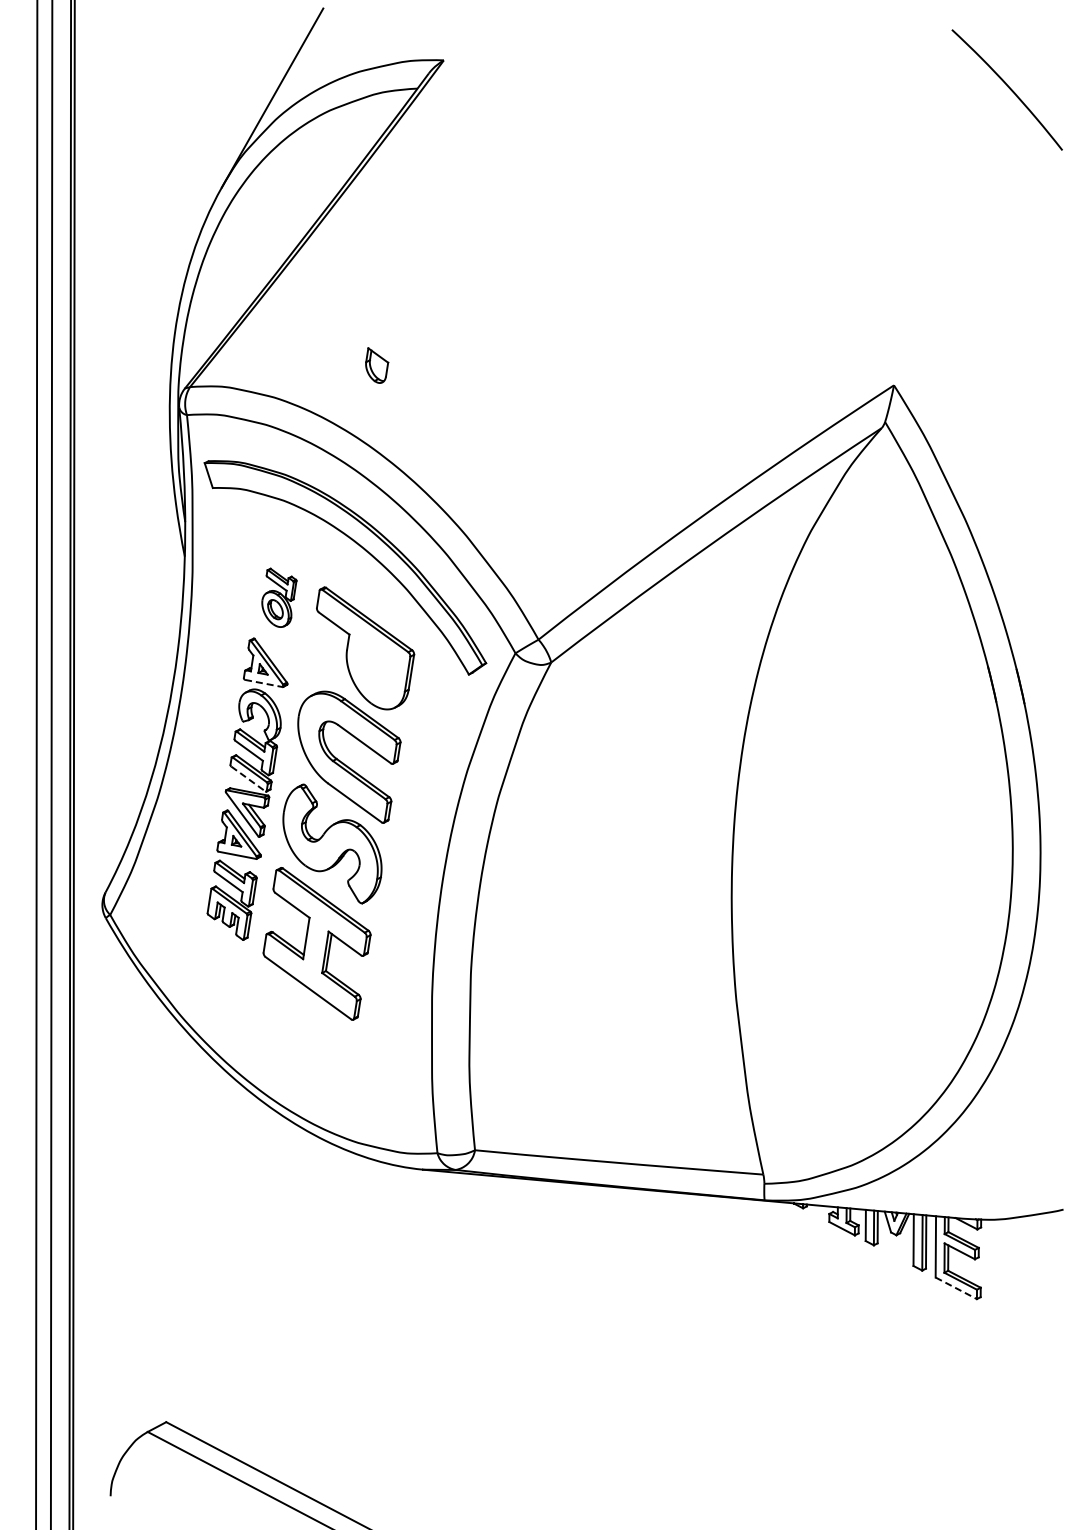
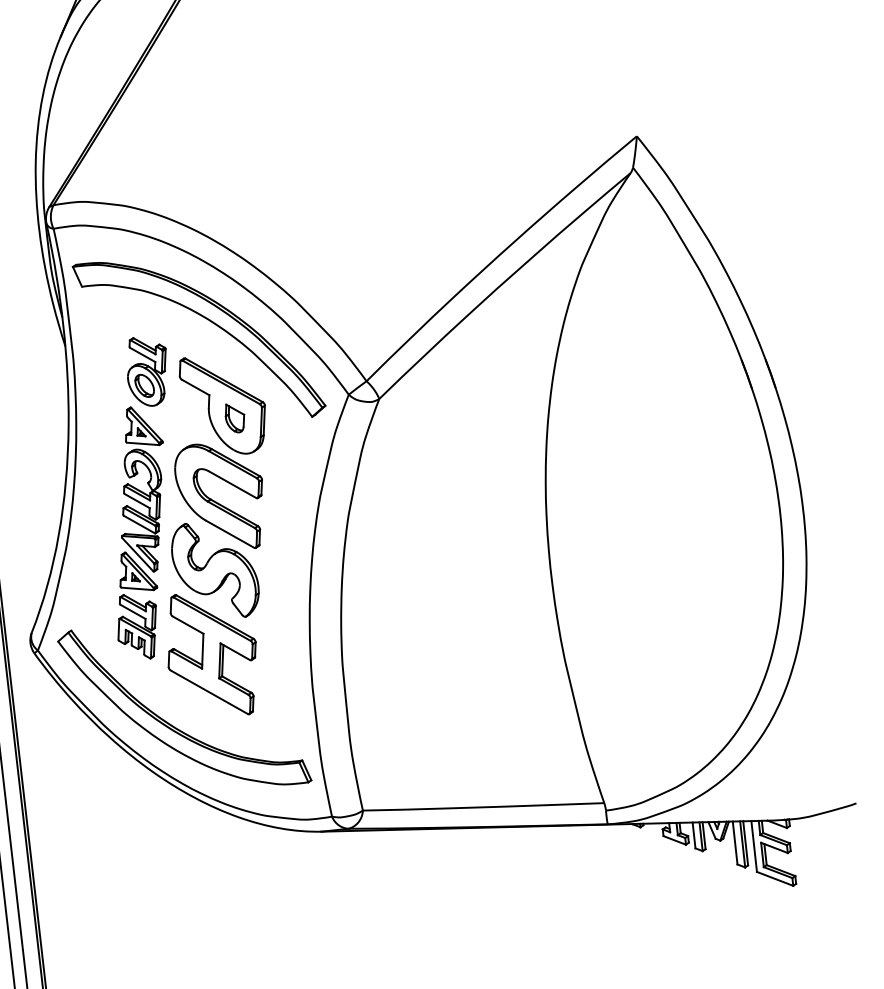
part: (377, 365) -> (235, 418), moved
part: (279, 597) -> (147, 371), size x1.43
line: (264, 683) -> (143, 443), dashed -> solid
line: (248, 779) -> (139, 524), dashed -> solid
part: (260, 1022) -> (172, 725), added
line: (956, 1288) -> (775, 879), dashed -> solid

